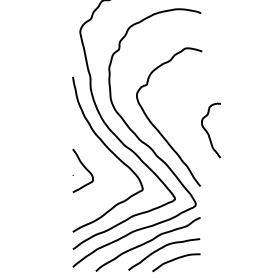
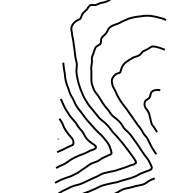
curve: (208, 132) -> (149, 111), moved
curve: (101, 163) -> (80, 131), added

